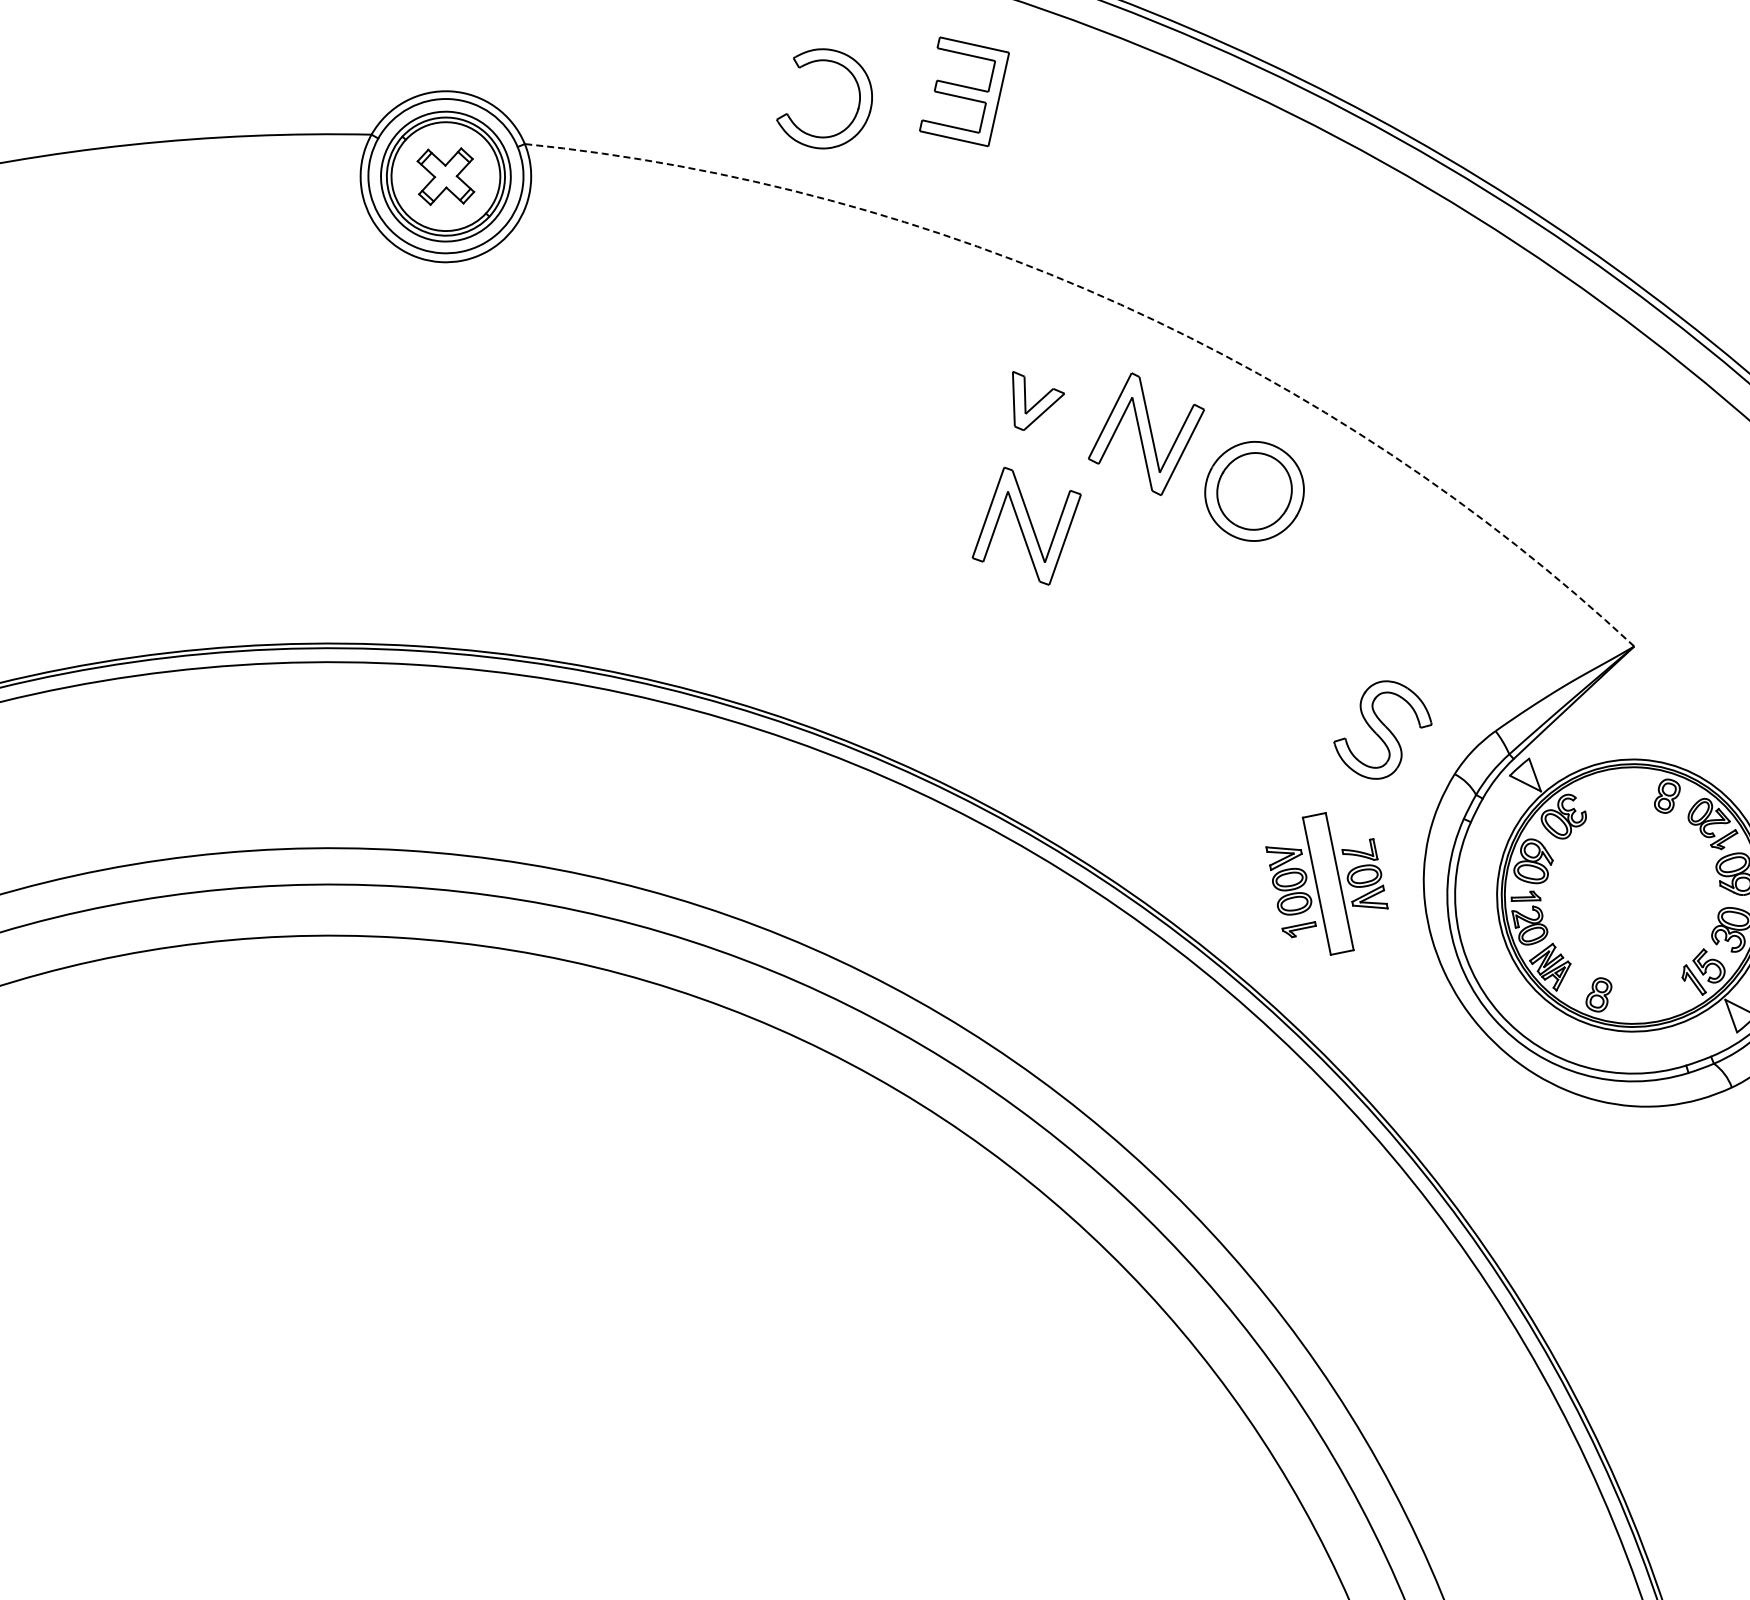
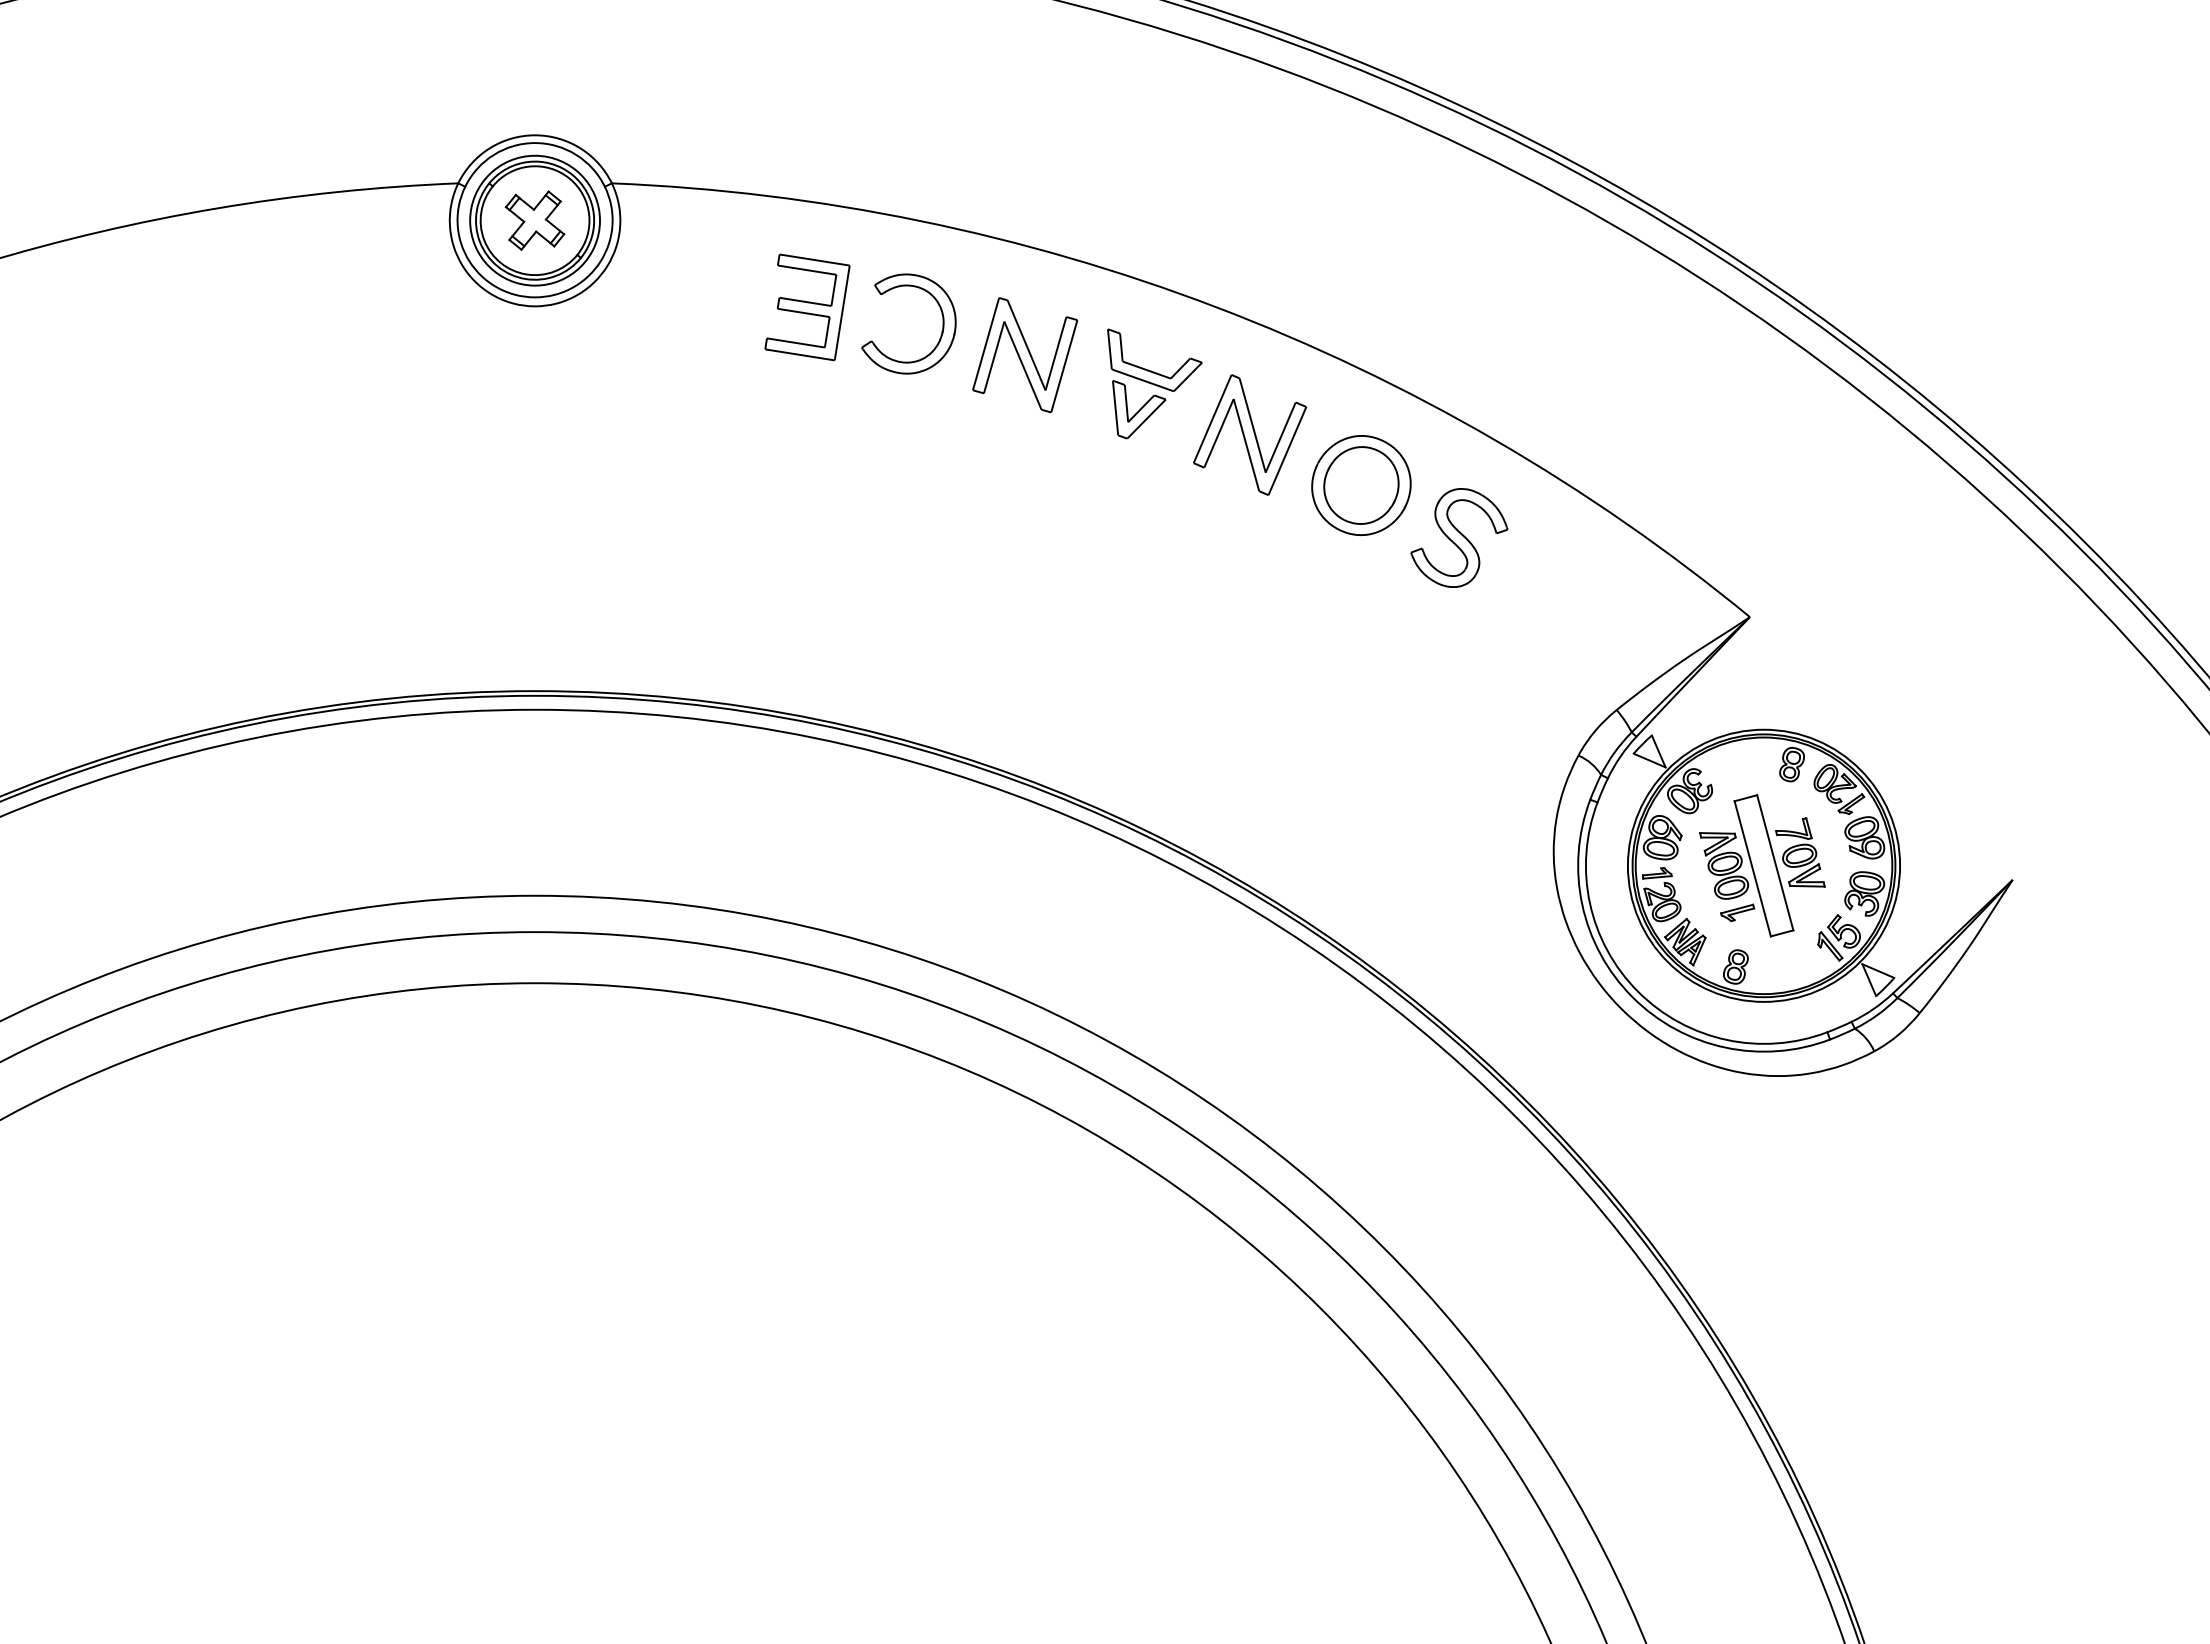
part: (964, 91) -> (807, 307), moved
part: (857, 108) -> (941, 331), moved
arc: (1120, 304) -> (1216, 307), dashed -> solid
part: (1052, 363) -> (1151, 370), added
part: (1027, 526) -> (1025, 355), moved
part: (1383, 729) -> (1459, 537), moved
part: (1326, 883) -> (1762, 865), moved

